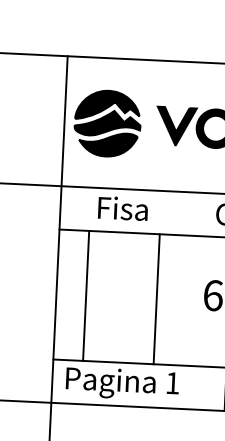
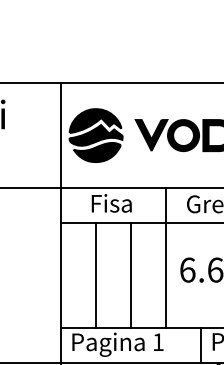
line: (187, 278) -> (166, 257), added
line: (86, 295) -> (96, 274), moved
line: (157, 298) -> (131, 274), moved

